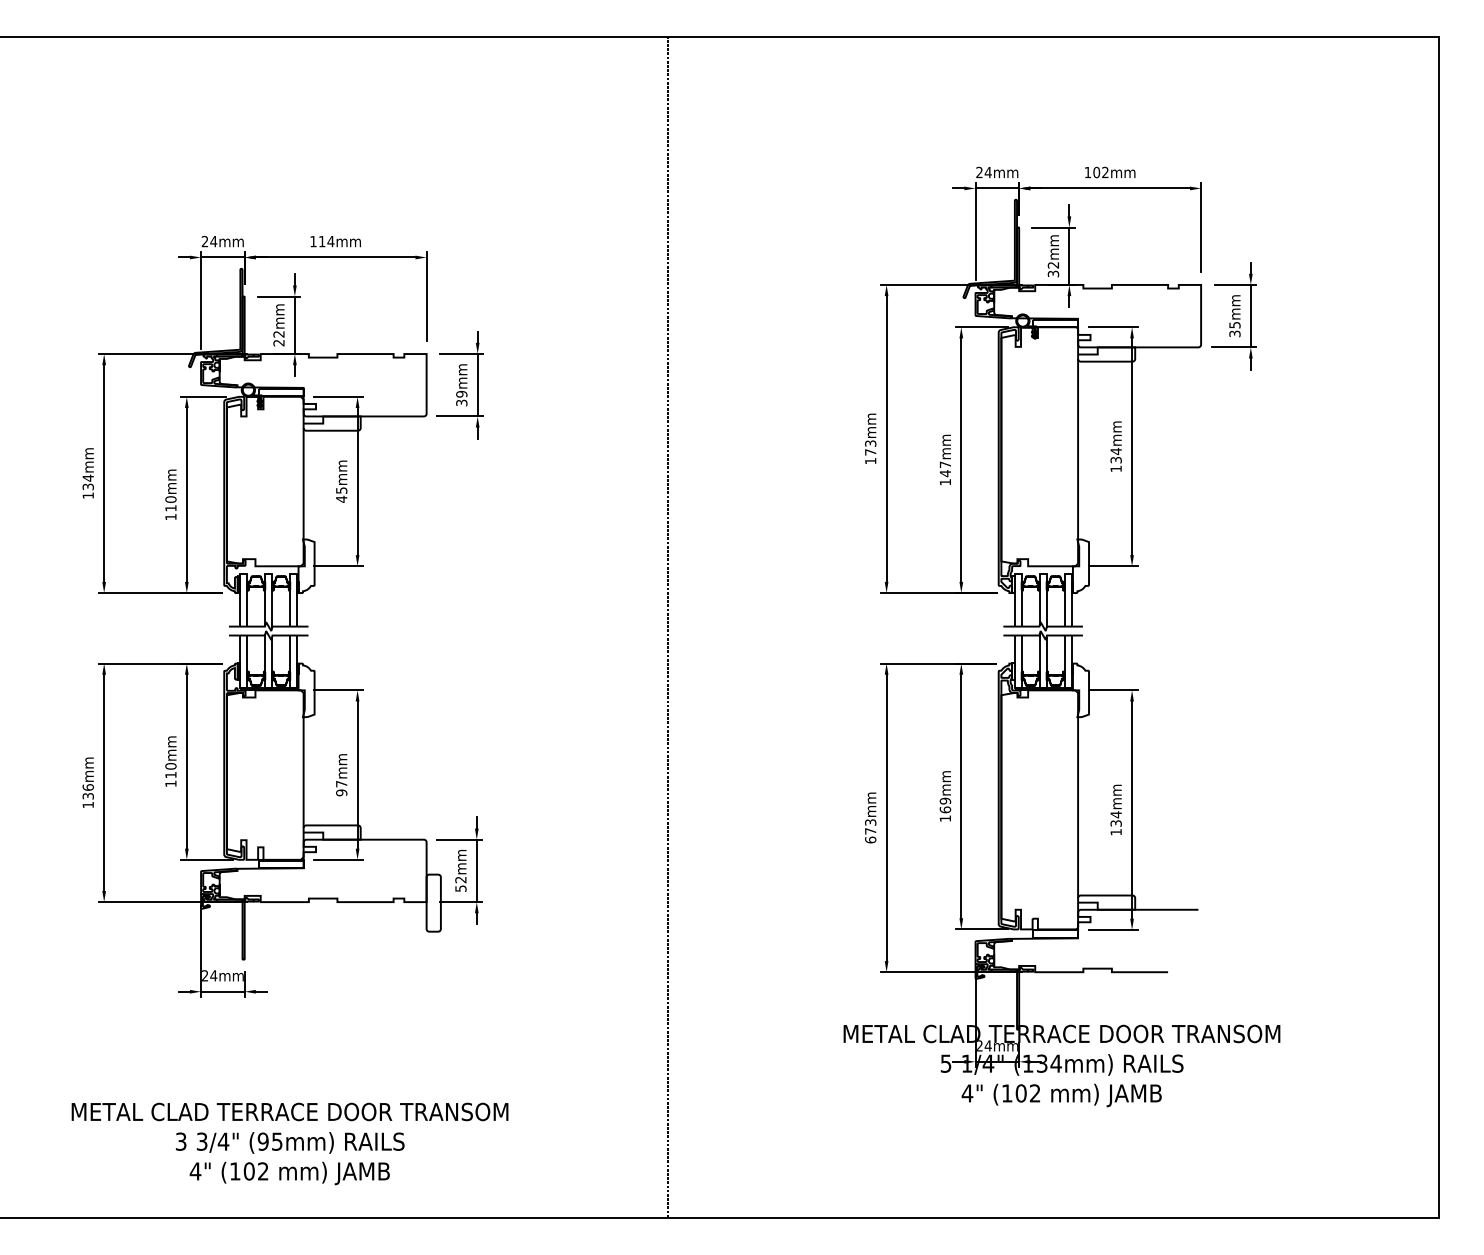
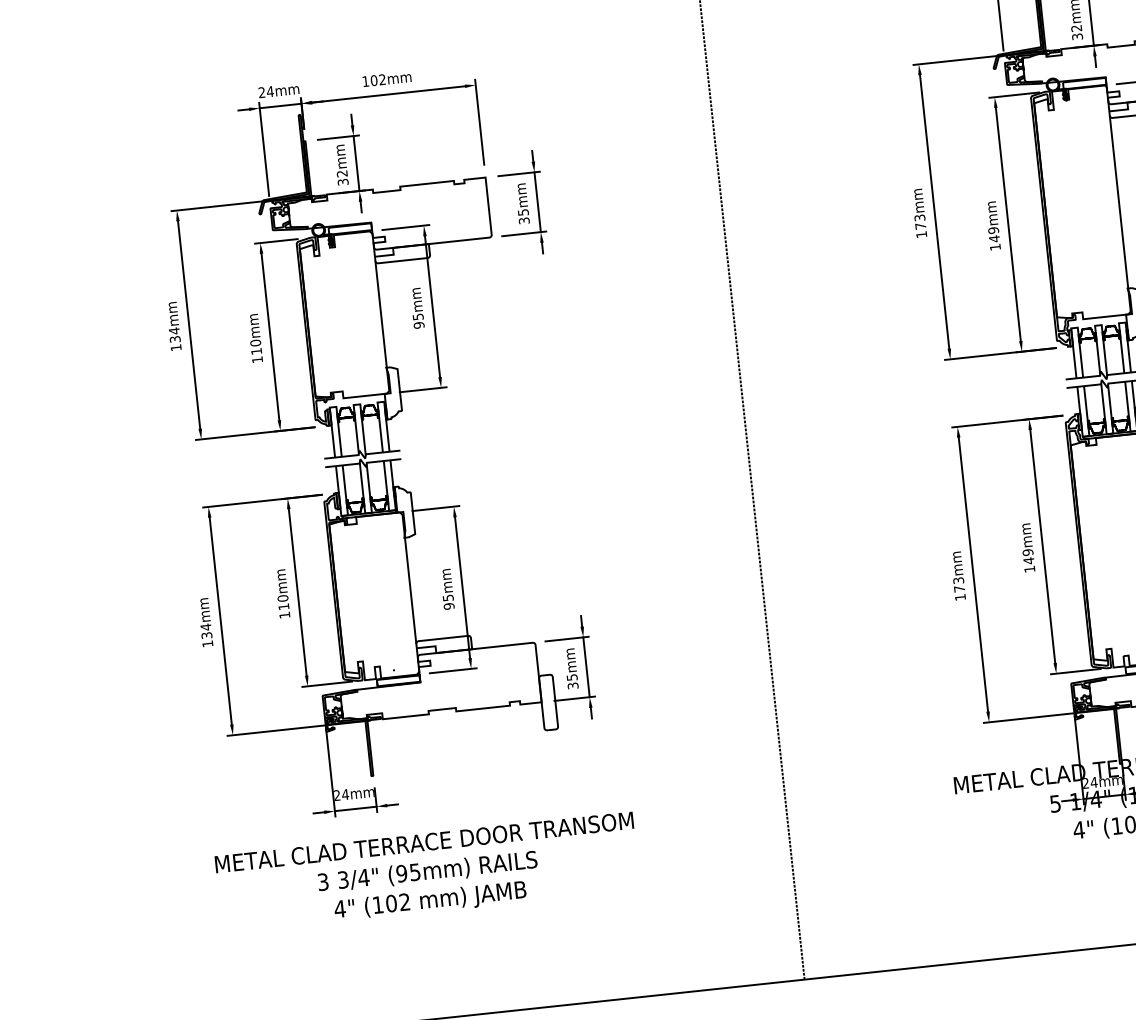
text: (326, 241) -> (378, 80), 114mm -> 102mm
text: (279, 342) -> (343, 181), 22mm -> 32mm
text: (461, 393) -> (523, 211), 39mm -> 35mm
text: (945, 464) -> (993, 230), 147mm -> 149mm
text: (341, 498) -> (418, 324), 45mm -> 95mm
text: (341, 784) -> (448, 598), 97mm -> 95mm
text: (87, 787) -> (205, 627), 136mm -> 134mm
text: (945, 809) -> (1028, 560), 169mm -> 149mm
text: (870, 839) -> (960, 596), 673mm -> 173mm
text: (460, 883) -> (572, 680), 52mm -> 35mm
text: (289, 1143) -> (427, 872), moved

